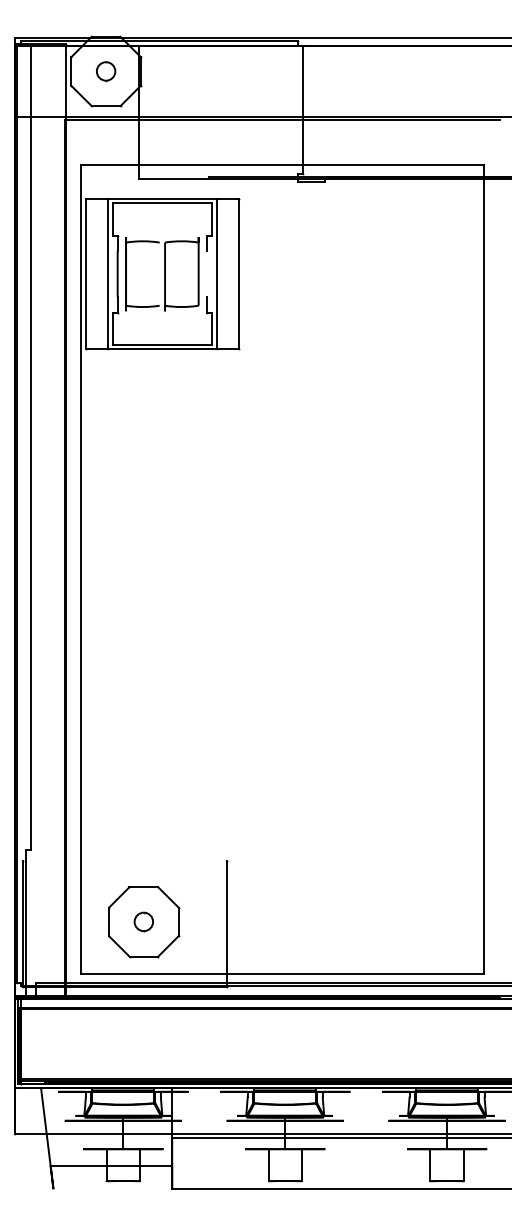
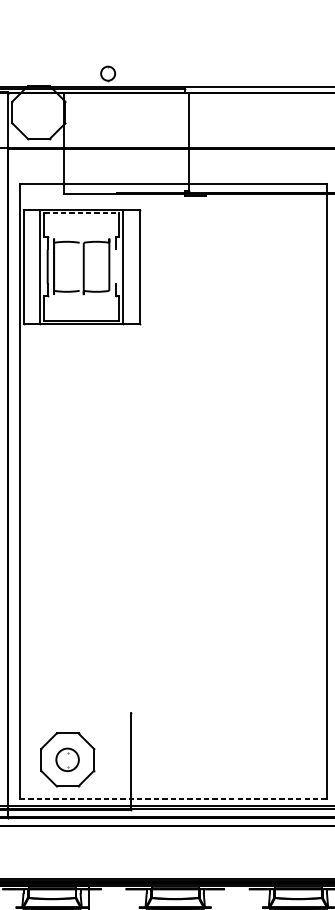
part: (106, 71) -> (108, 73), moved
line: (162, 203) -> (81, 213), solid -> dashed
circle: (143, 921) -> (67, 759), size x1.6
line: (282, 973) -> (173, 799), solid -> dashed

